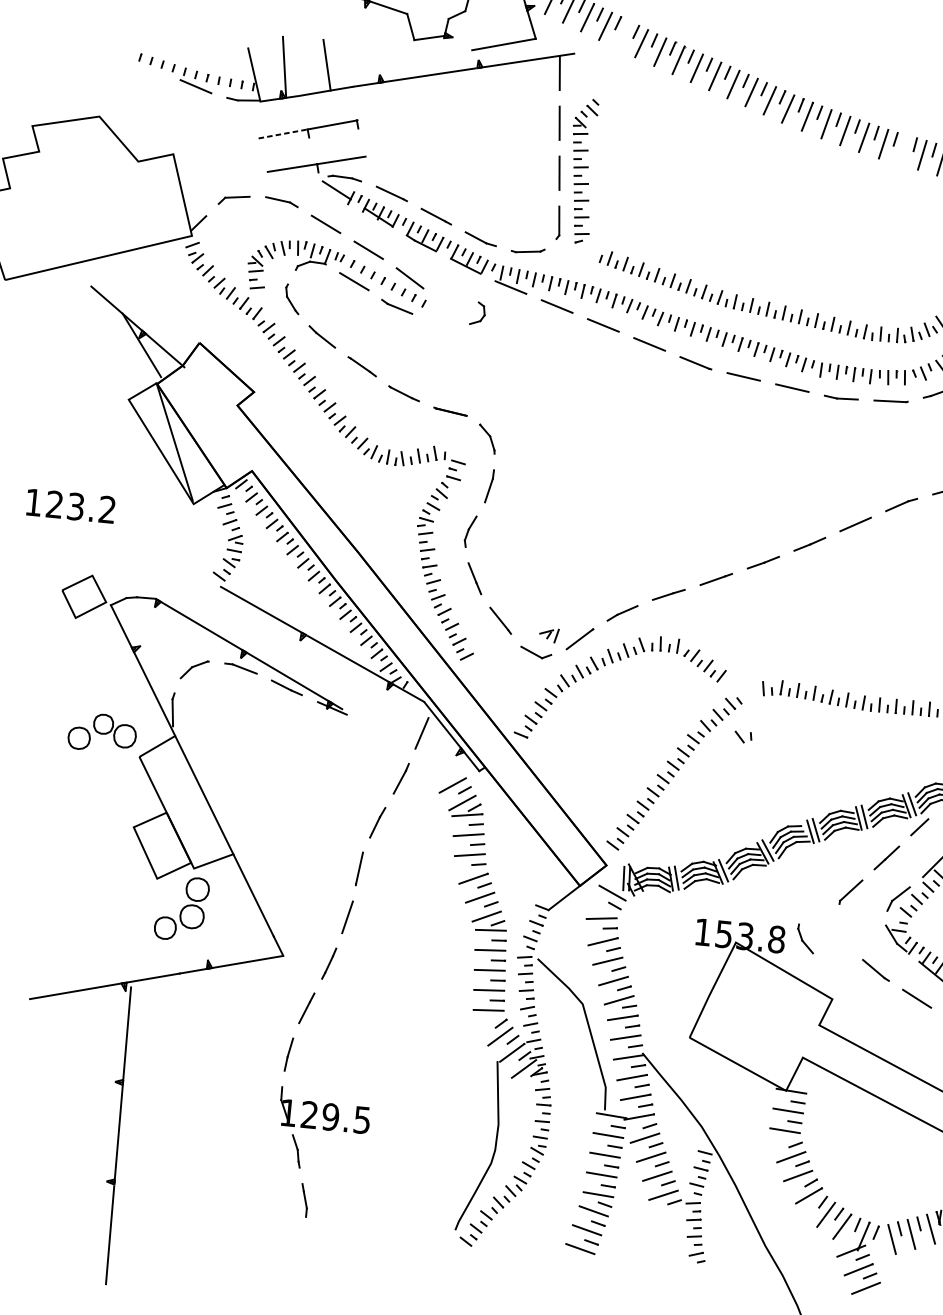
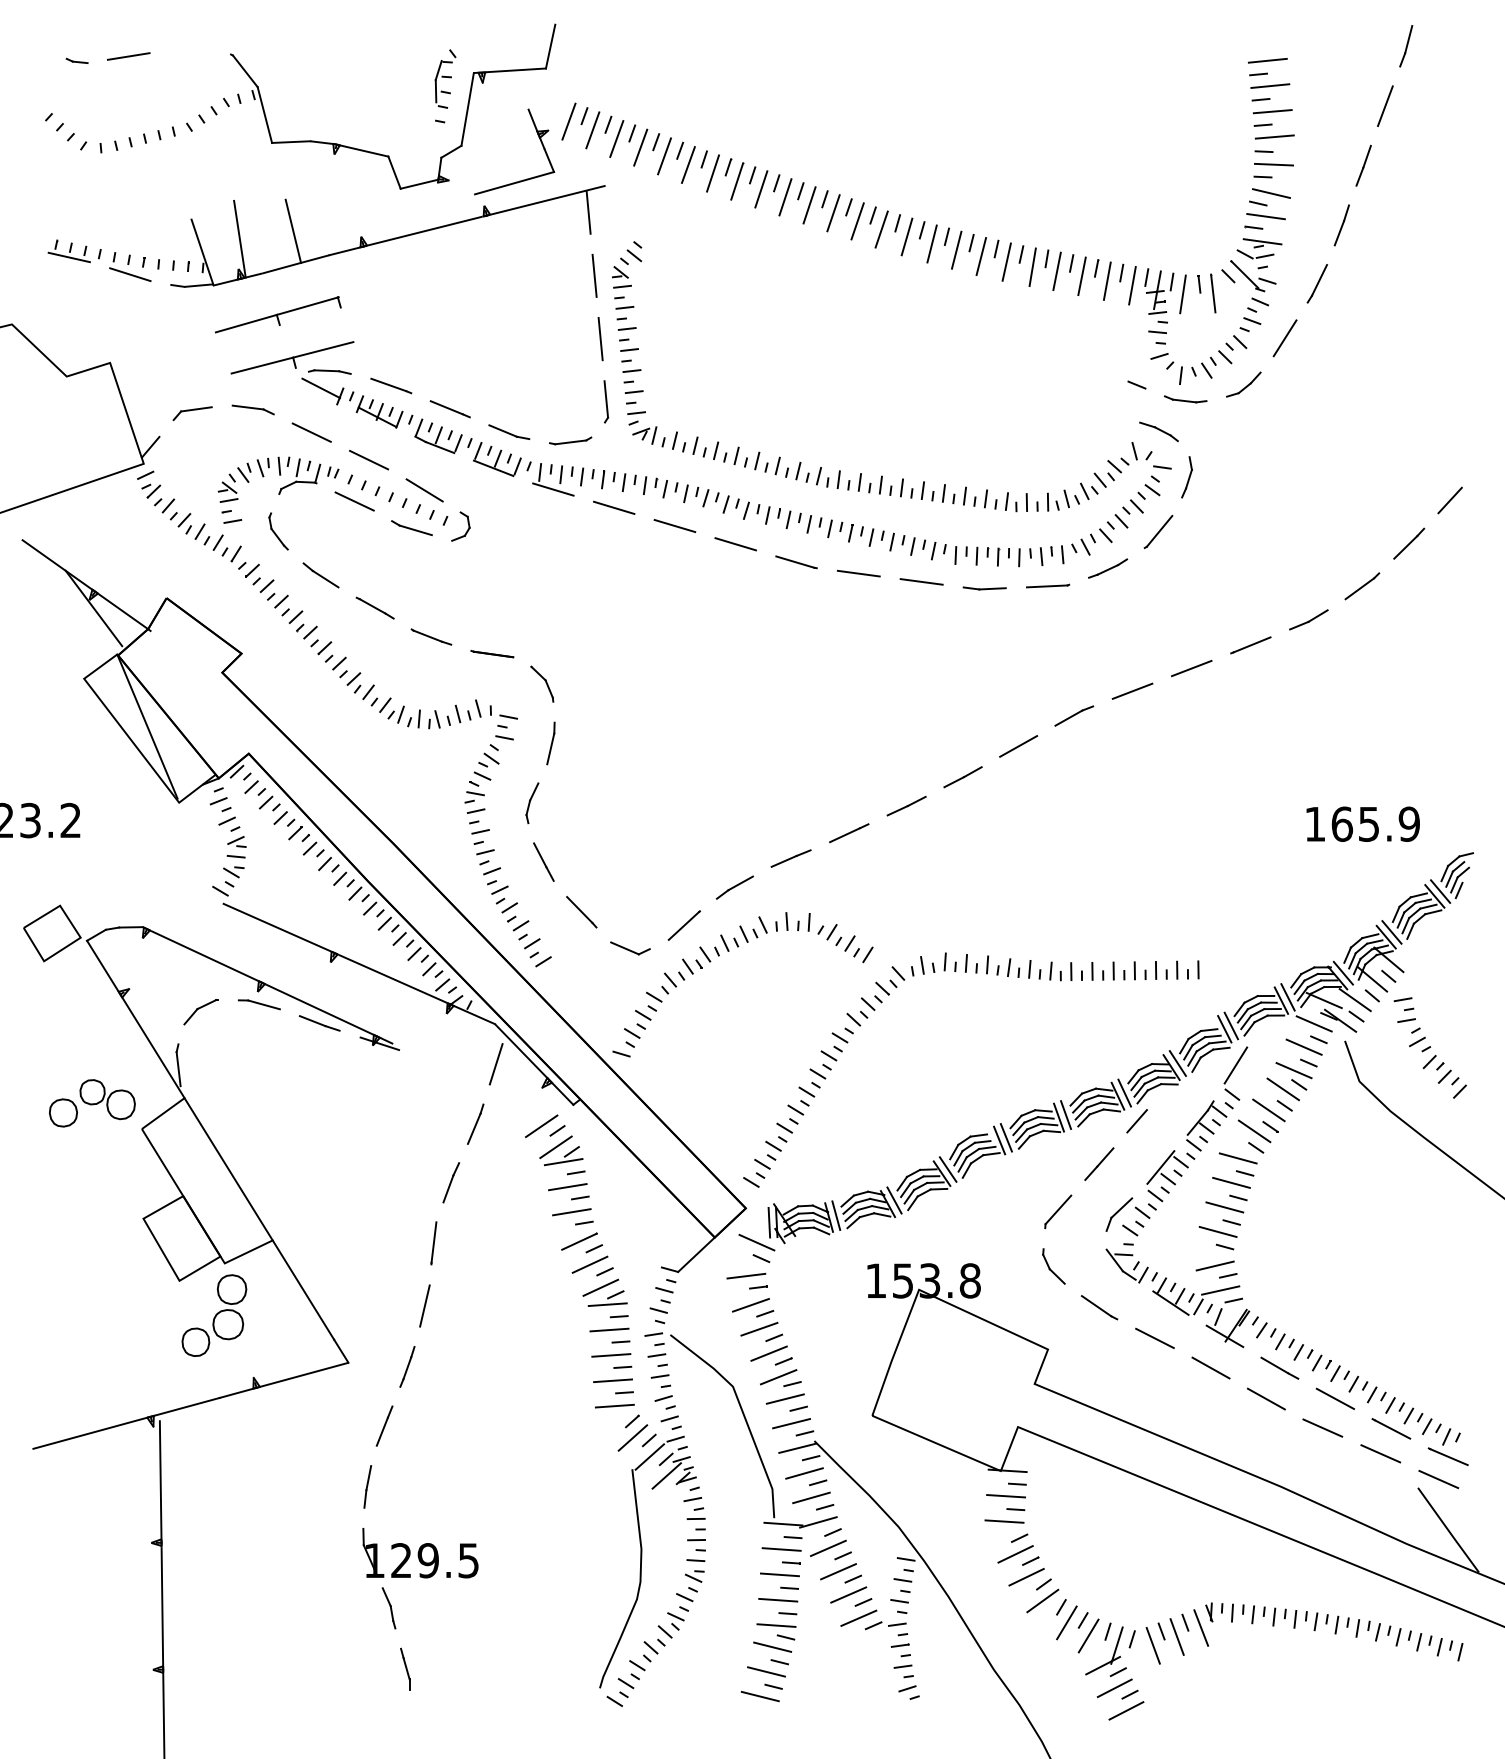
line: (623, 35) -> (664, 156), added
line: (148, 68) -> (68, 257), added
line: (283, 133) -> (246, 323), dashed -> solid
line: (903, 149) -> (1032, 266), added
part: (482, 316) -> (467, 529), moved
part: (548, 635) -> (644, 435), moved
part: (742, 737) -> (902, 973), moved
part: (805, 938) -> (1053, 1266), moved

